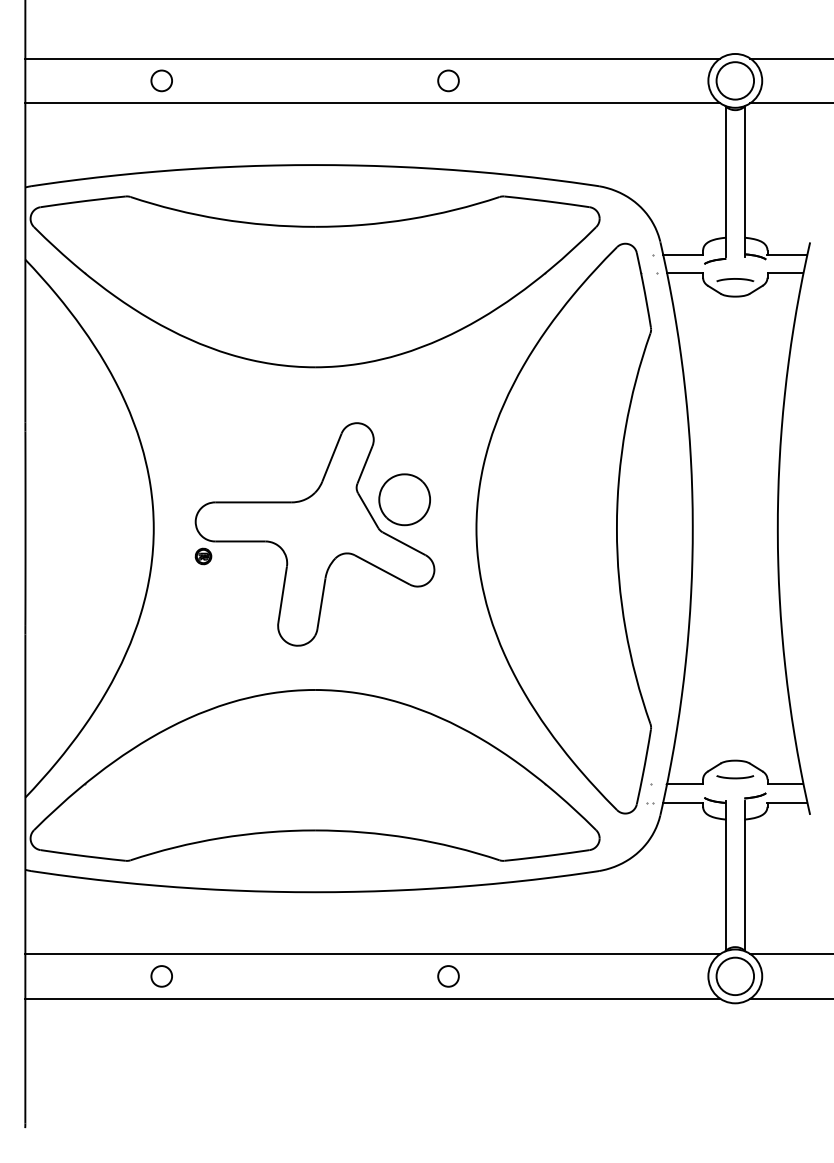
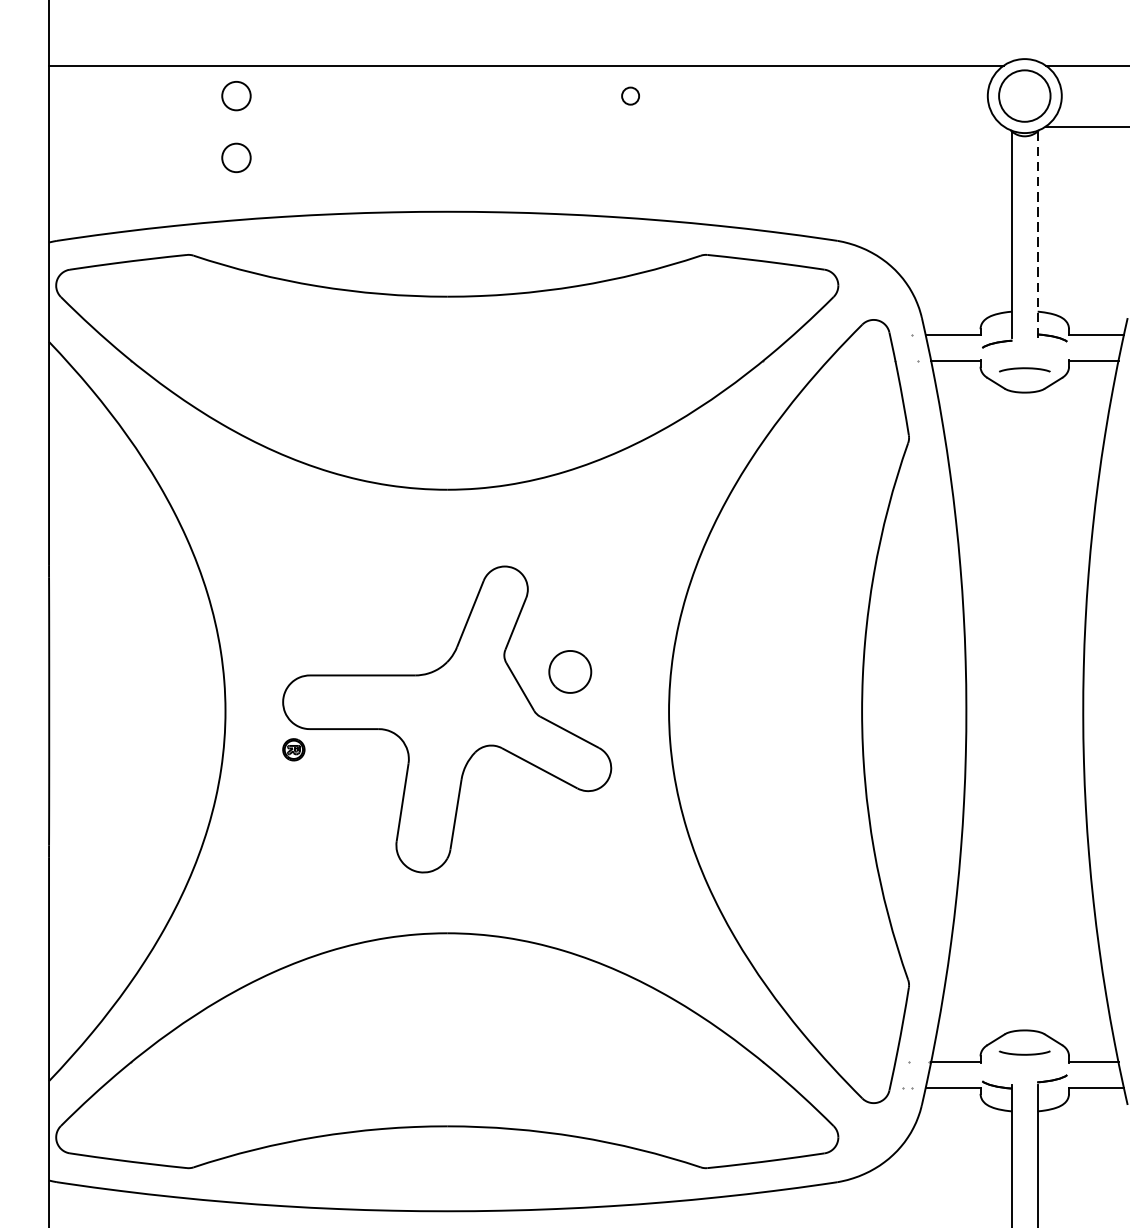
circle: (448, 80) -> (630, 95), size x0.6
line: (372, 103) -> (526, 127), removed
circle: (161, 125) -> (236, 157), added
line: (744, 181) -> (1037, 234), solid -> dashed
part: (404, 499) -> (570, 671), size x0.6

